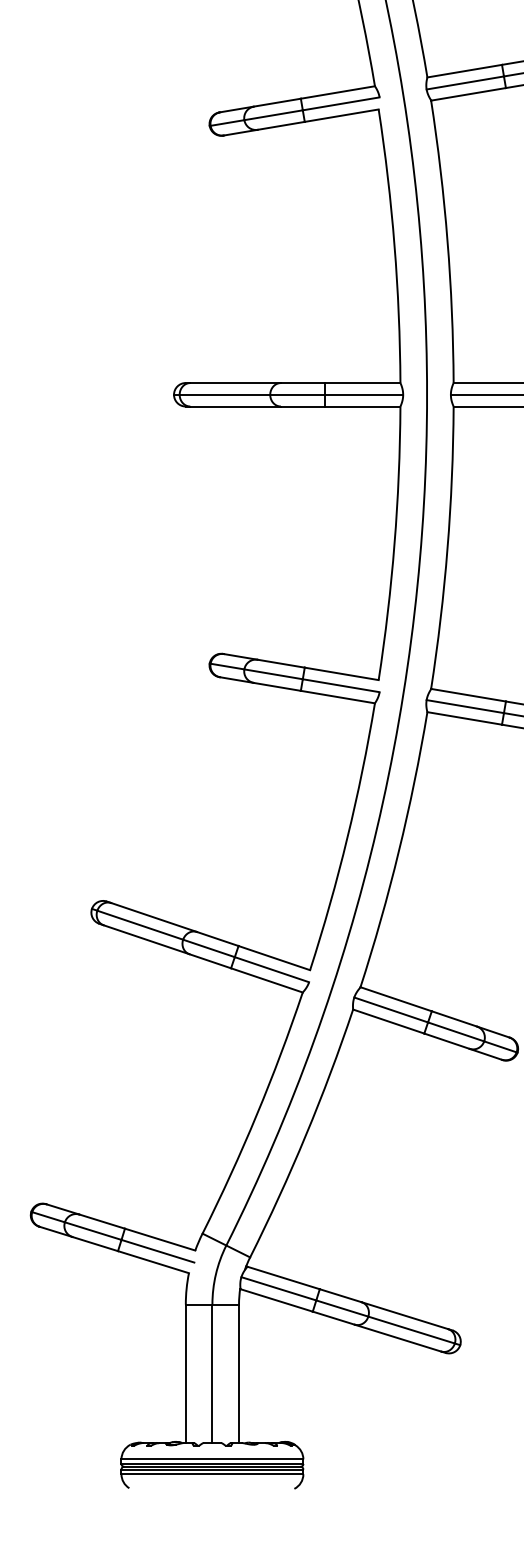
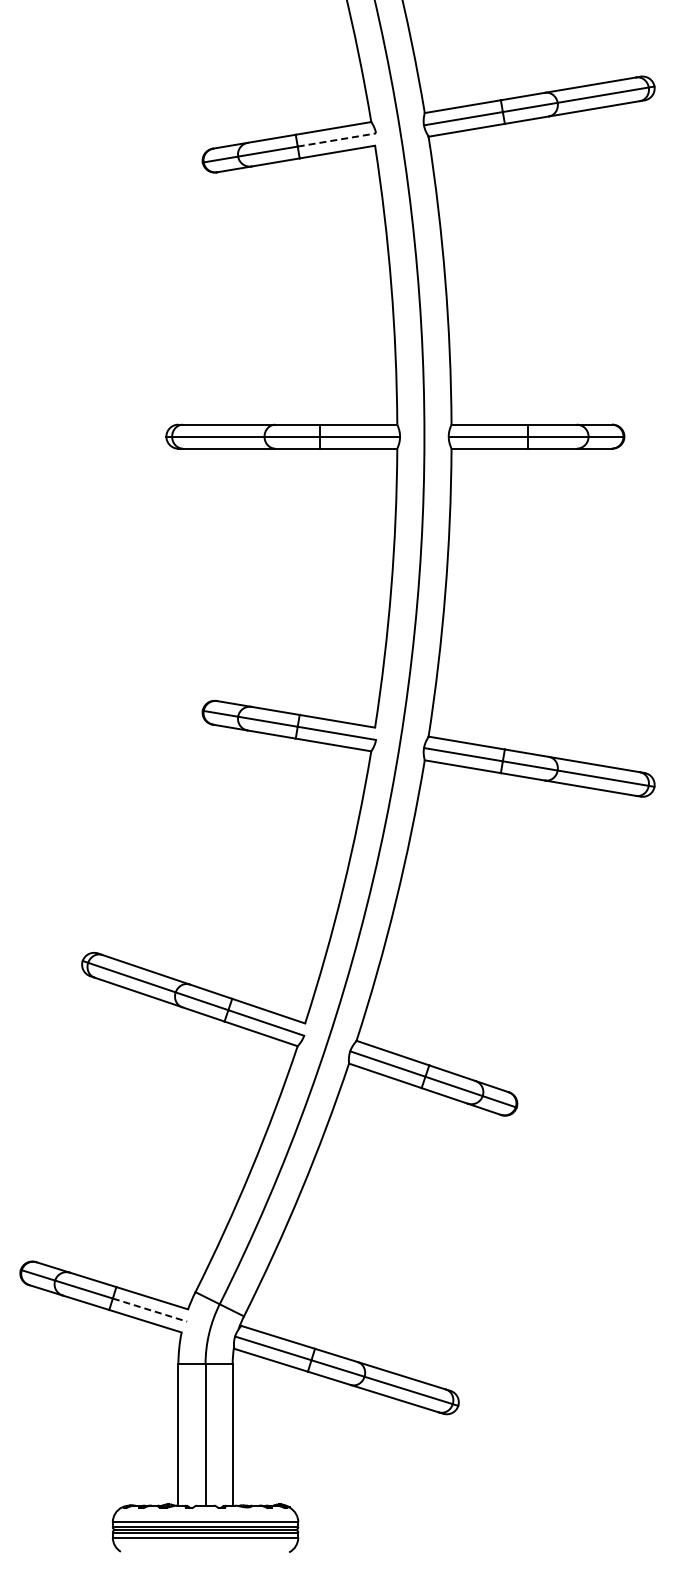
line: (340, 104) -> (336, 140), solid -> dashed
line: (157, 1251) -> (149, 1310), solid -> dashed

